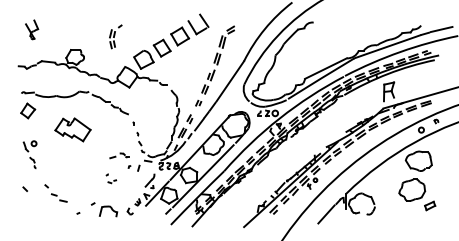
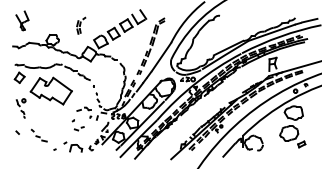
part: (32, 29) -> (22, 20), size x1.43
part: (71, 129) -> (50, 90), size x1.67
part: (110, 178) -> (77, 125), size x1.67

